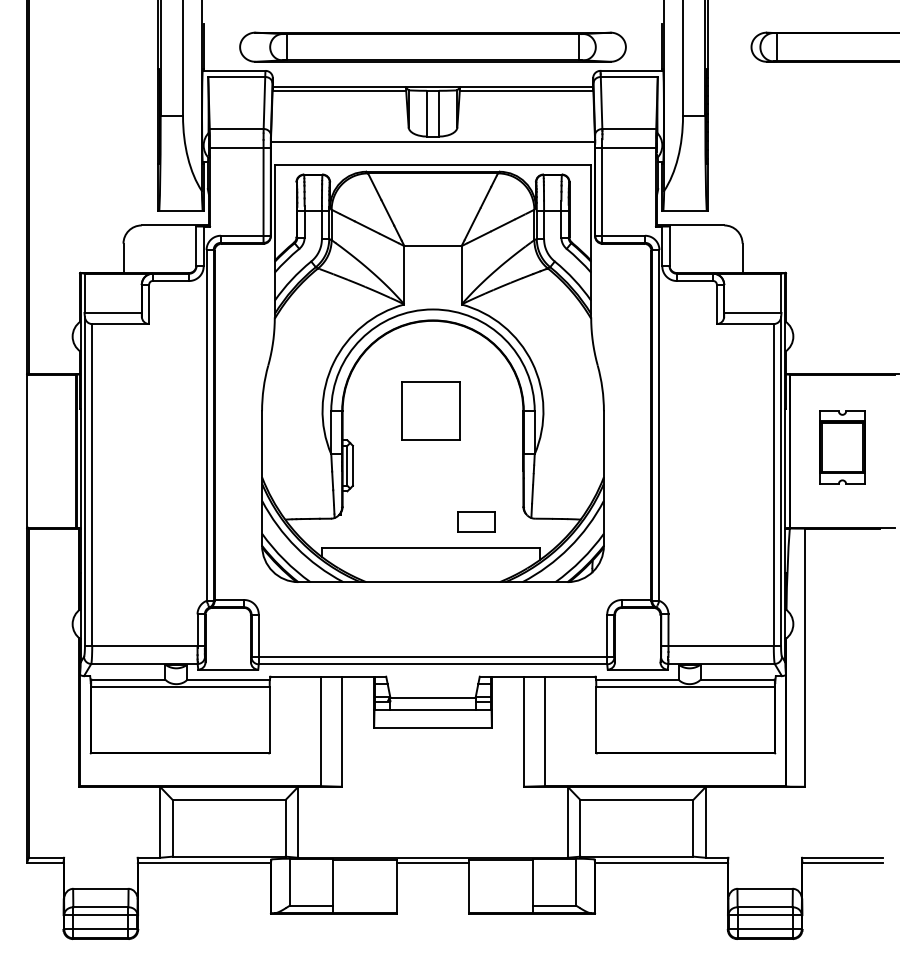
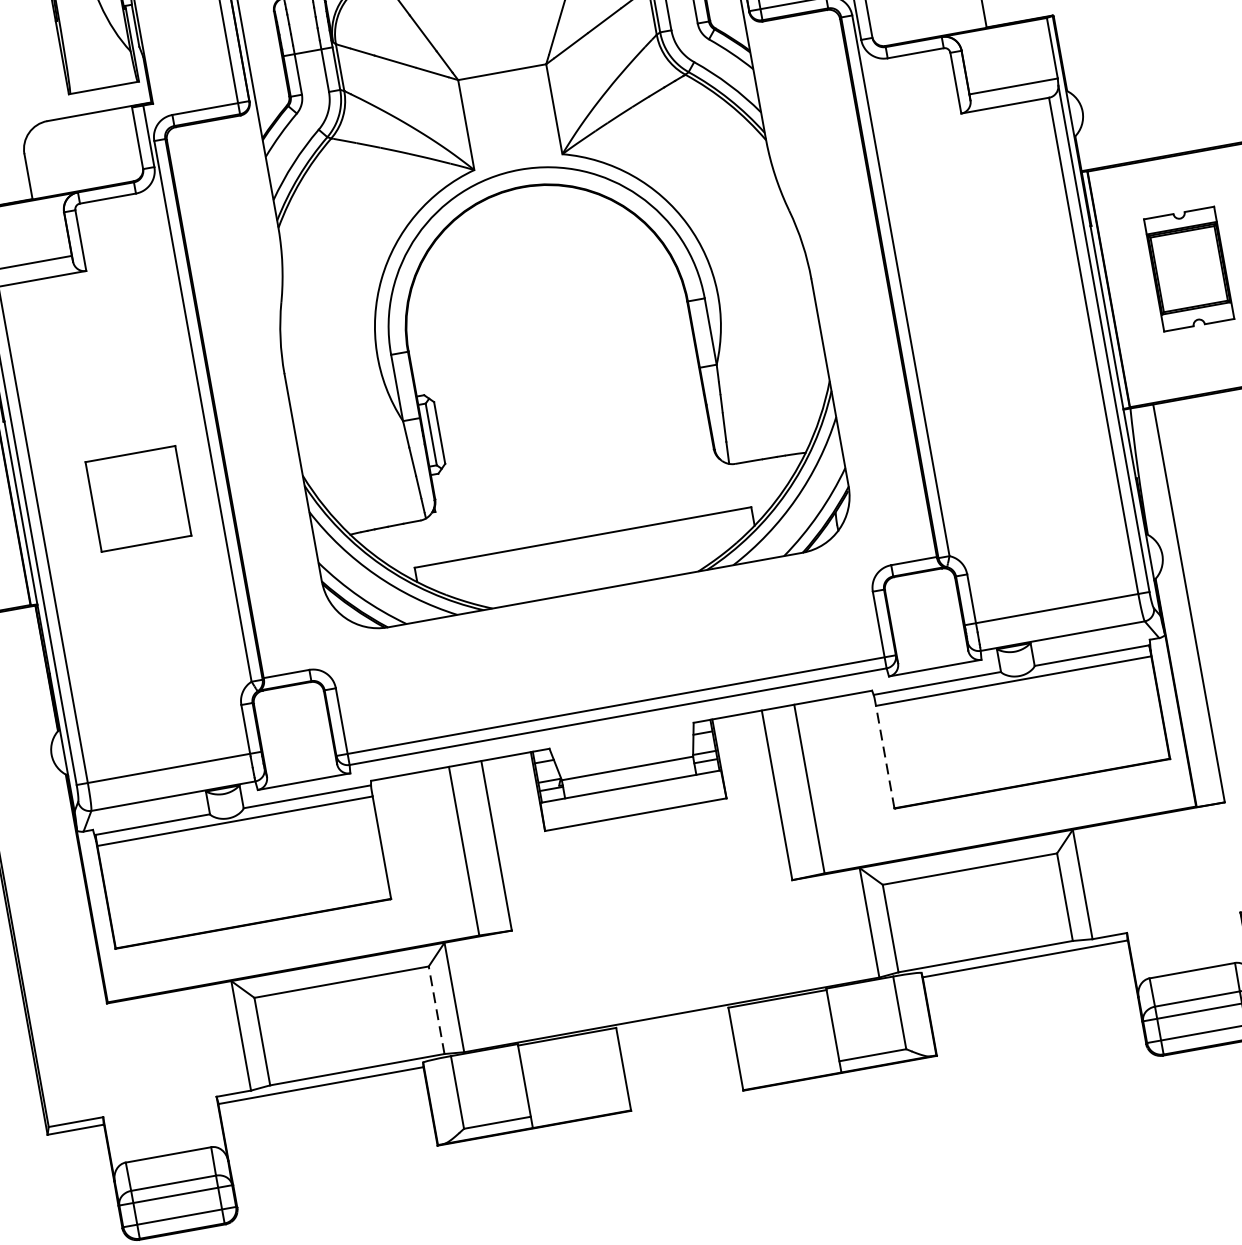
part: (430, 410) -> (137, 498), moved
part: (476, 521) -> (645, 484), removed
line: (596, 719) -> (885, 756), solid -> dashed
line: (285, 827) -> (436, 1009), solid -> dashed
line: (432, 862) -> (672, 1022), removed

